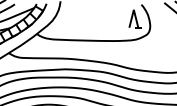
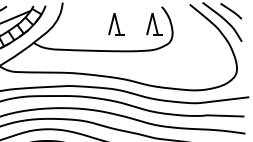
part: (104, 19) -> (116, 24), added

